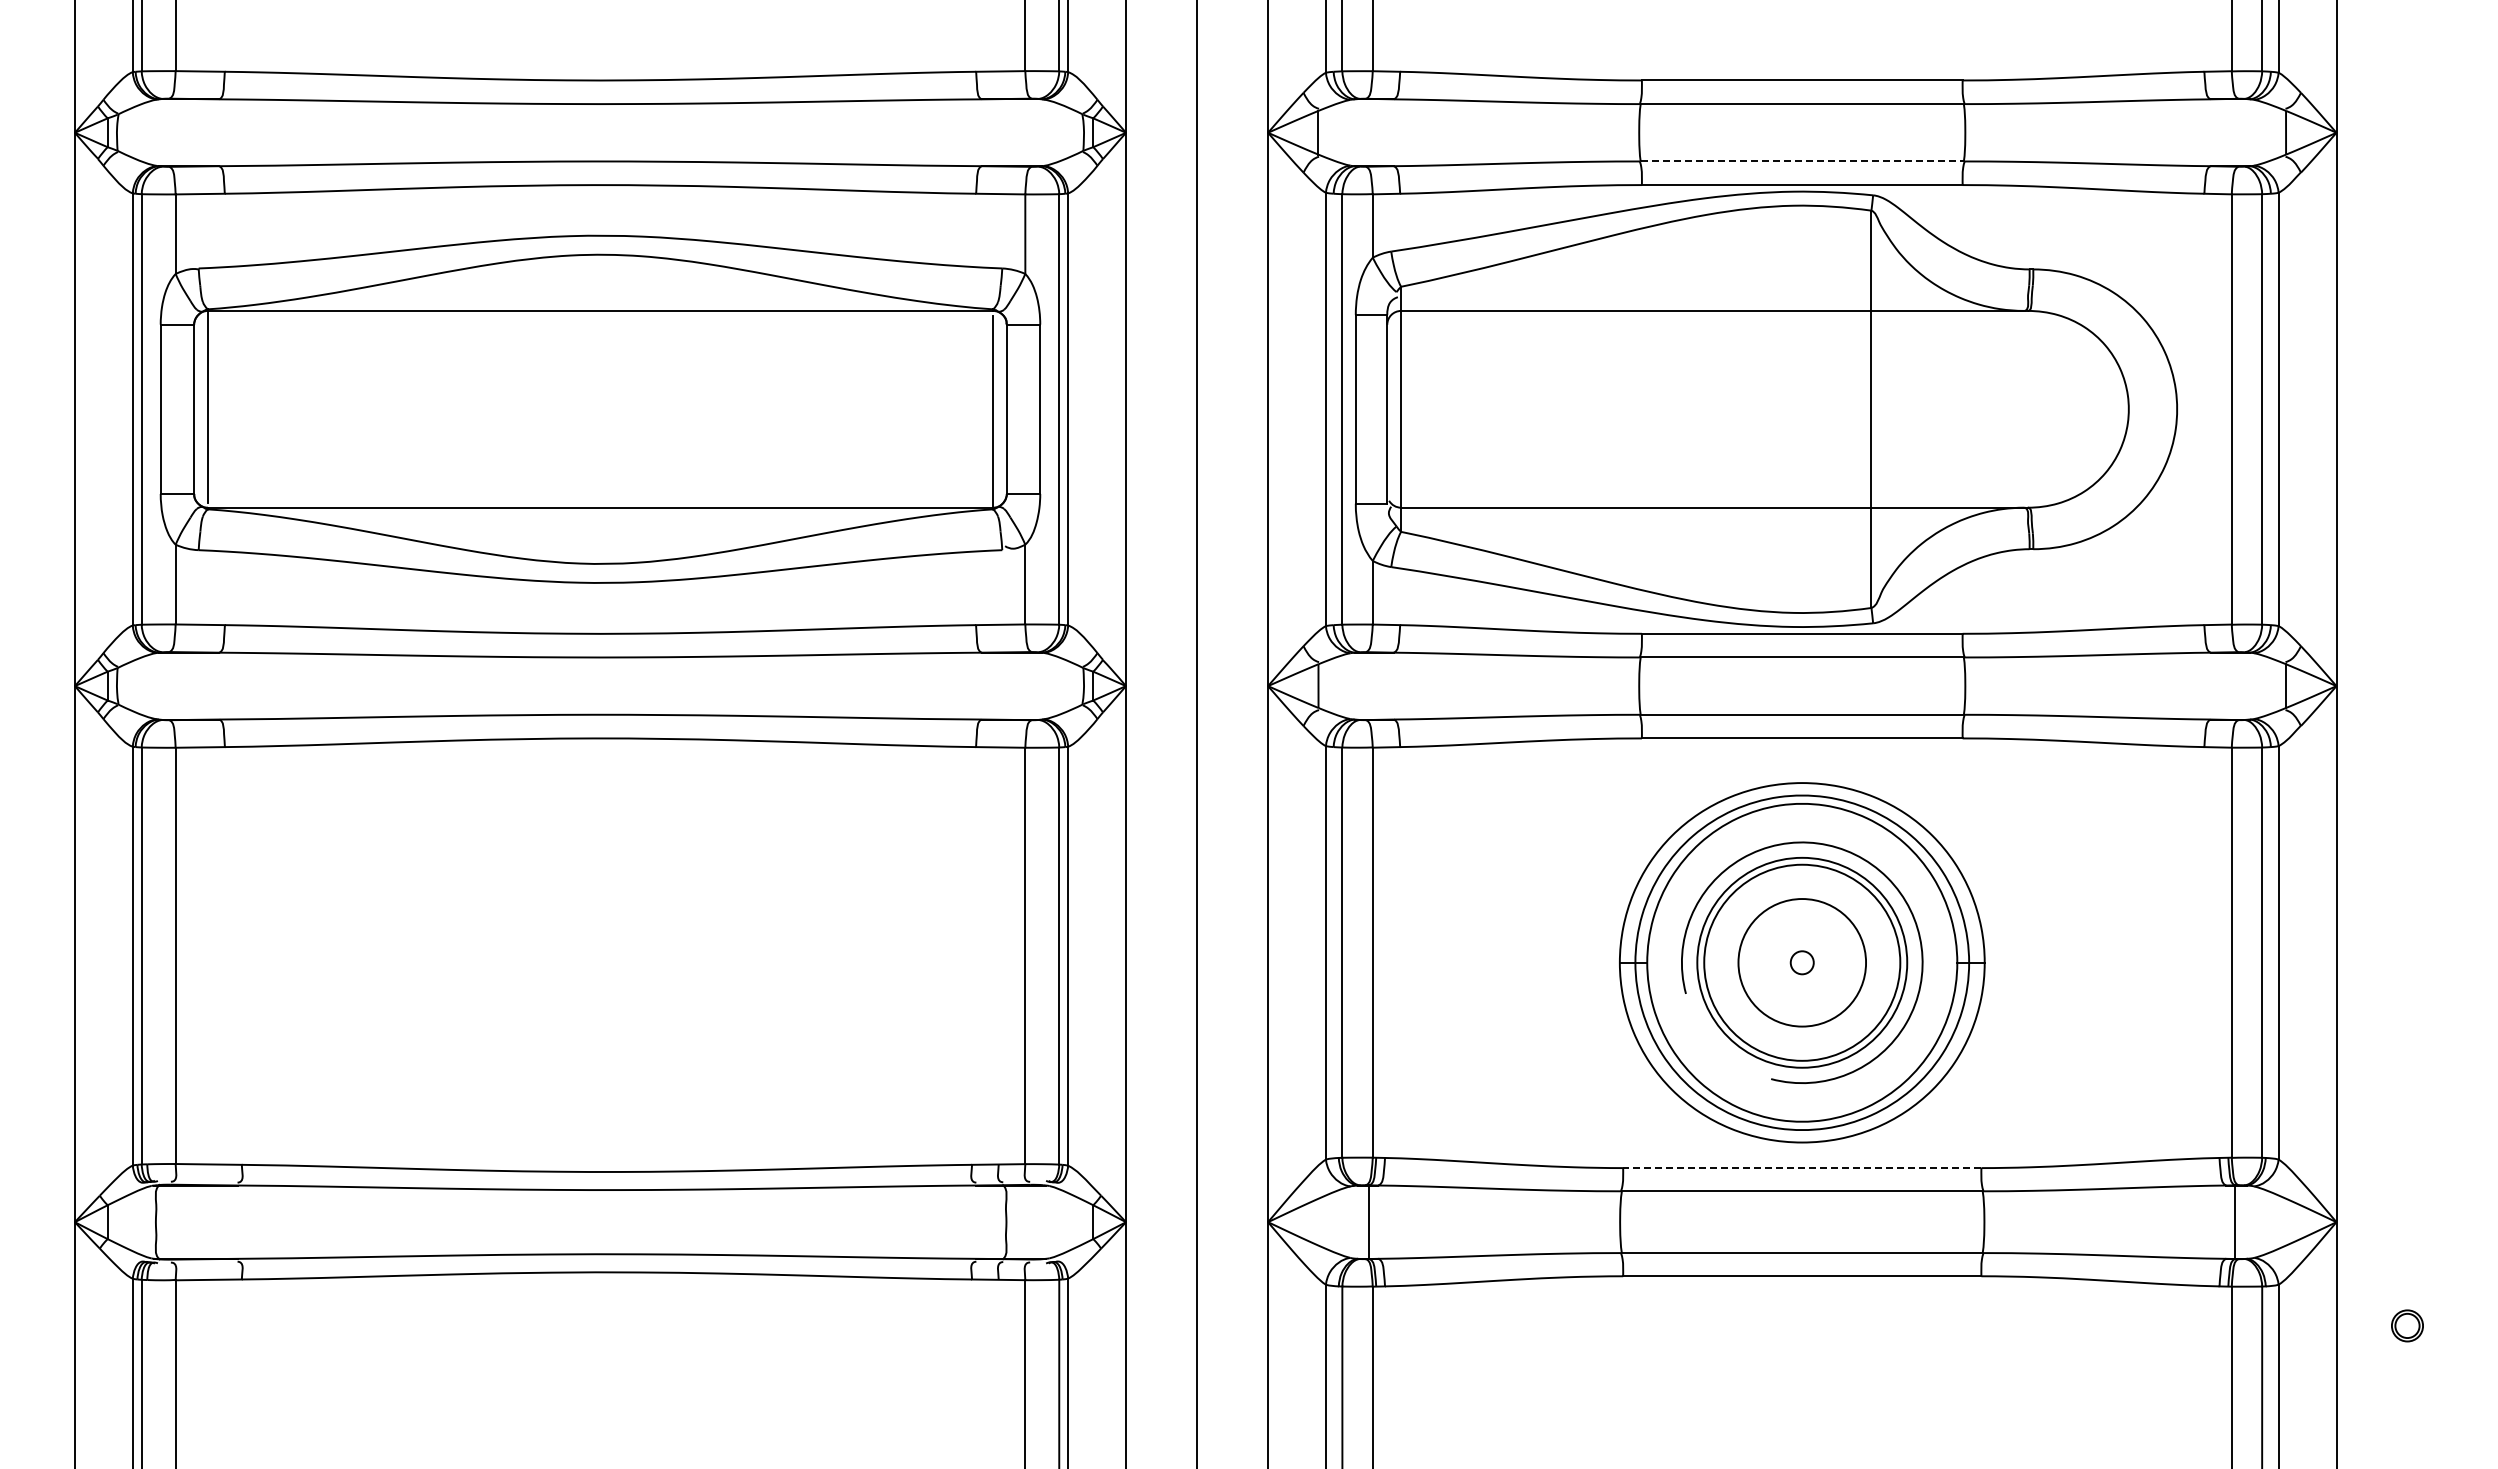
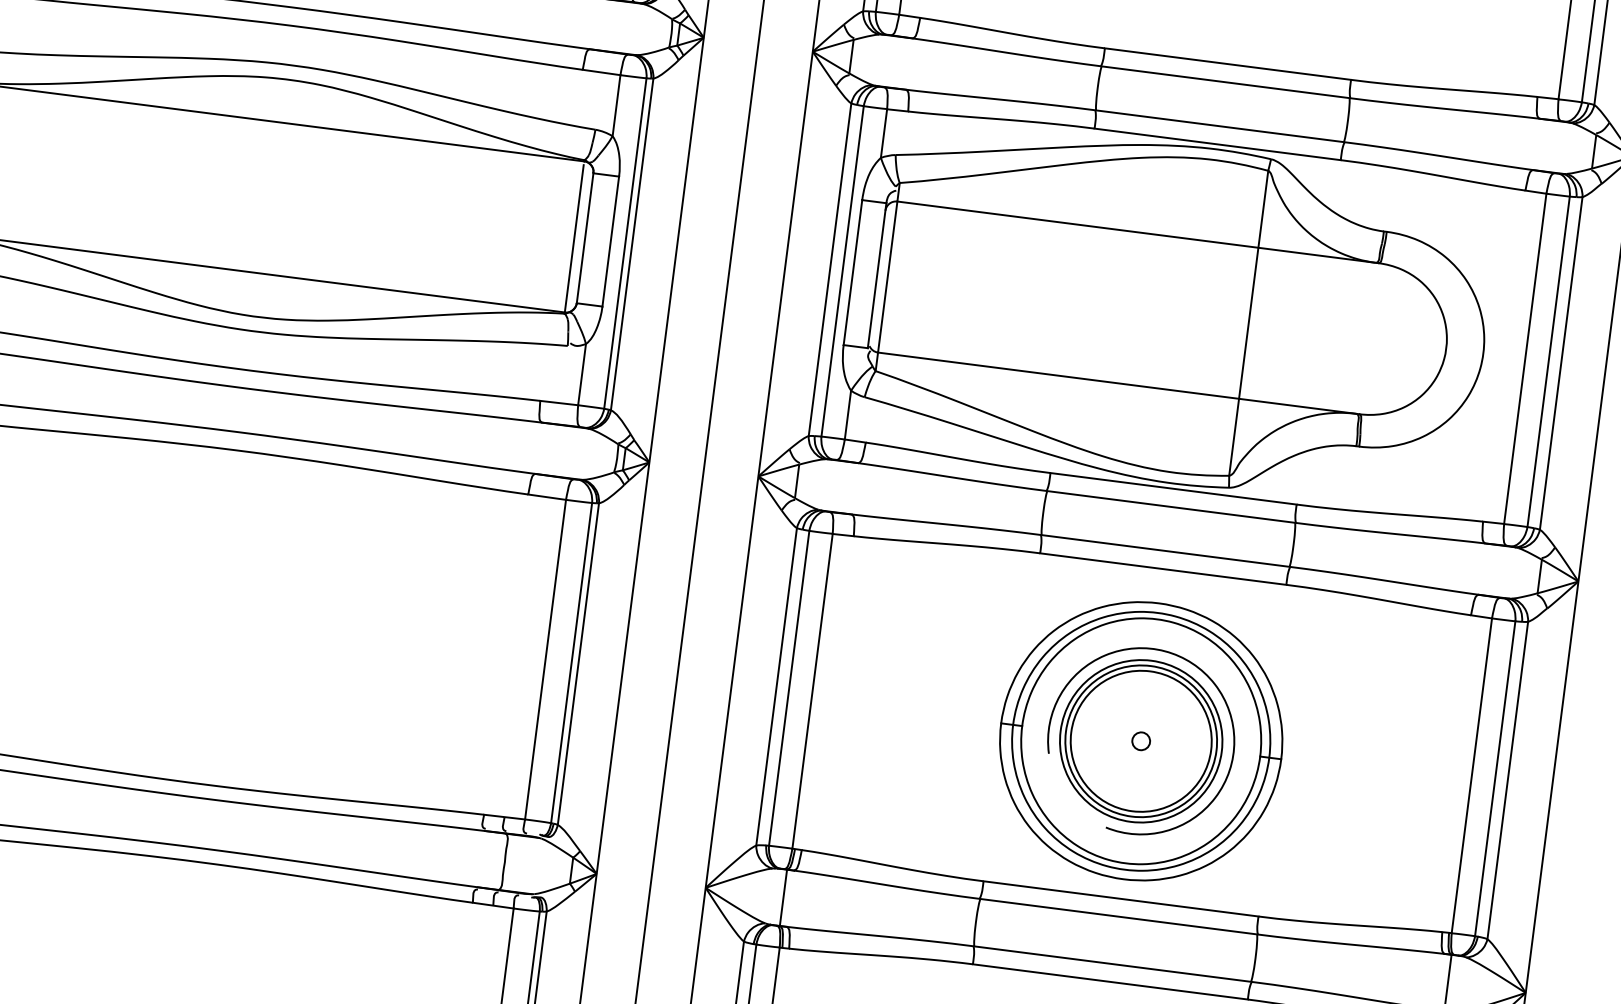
line: (1802, 161) -> (1220, 126), dashed -> solid
circle: (1802, 962) -> (1141, 741), size x1.43
line: (1801, 1168) -> (1120, 899), dashed -> solid

